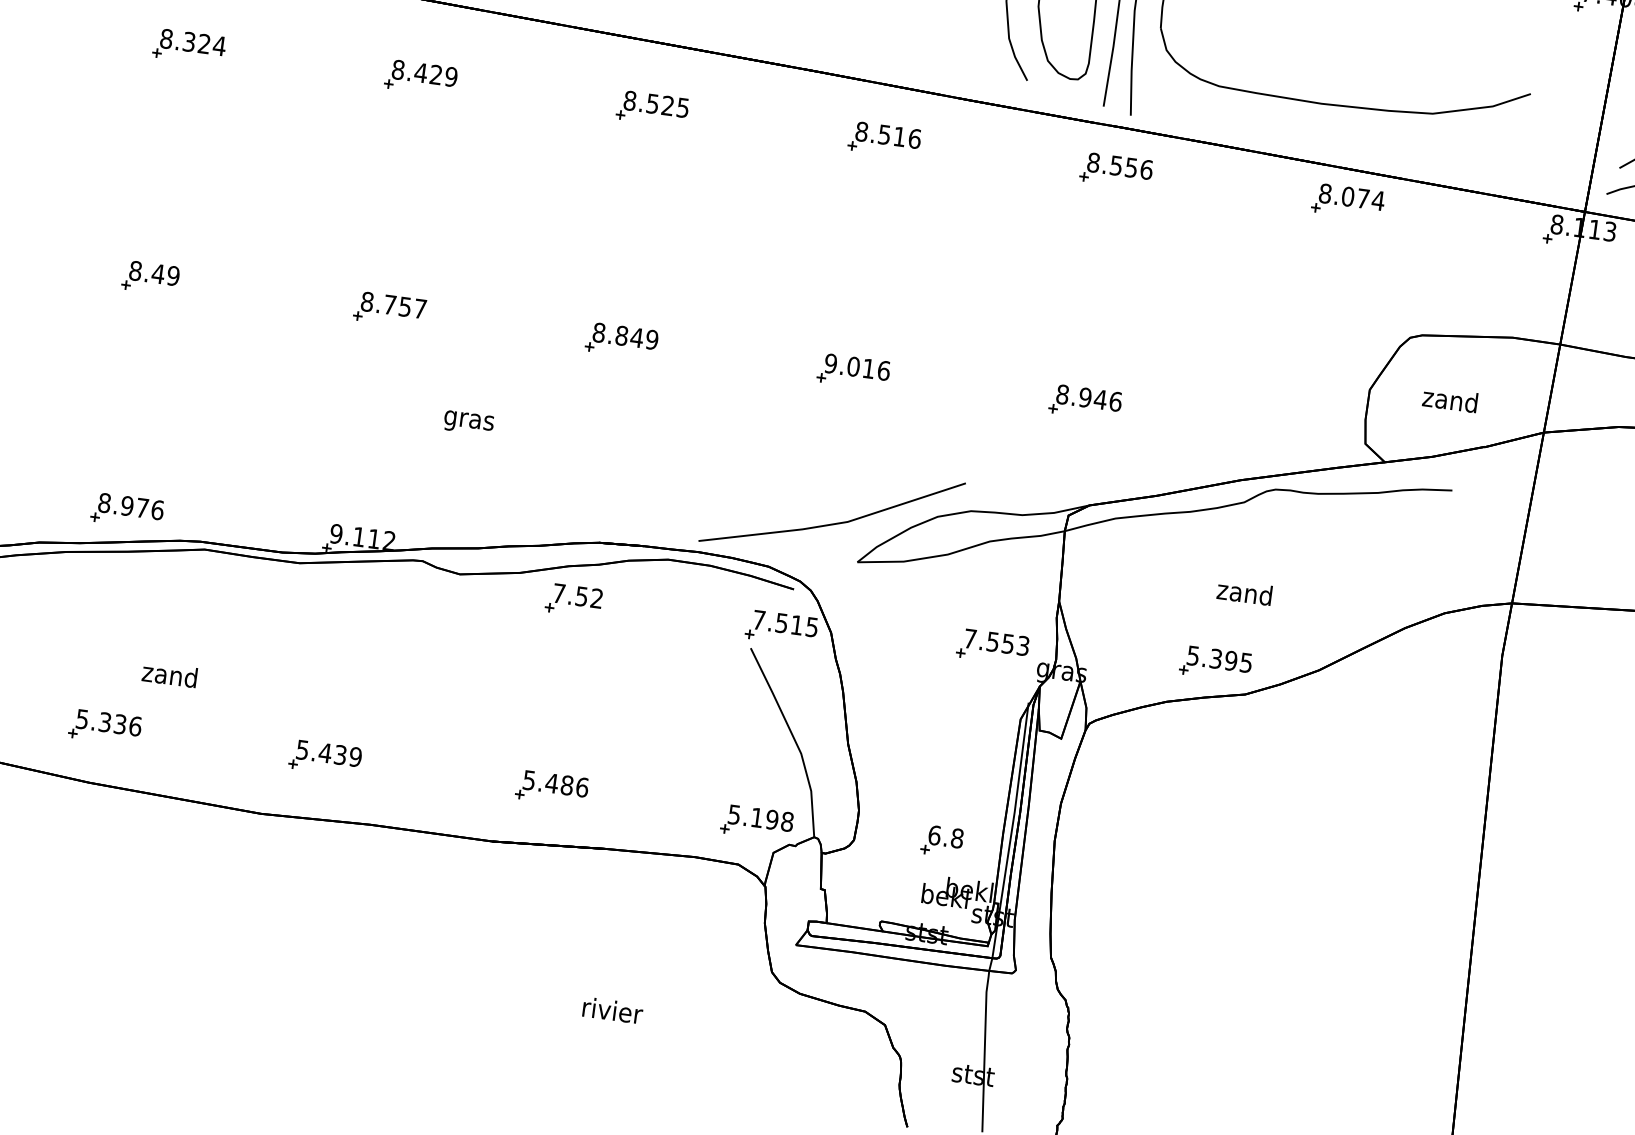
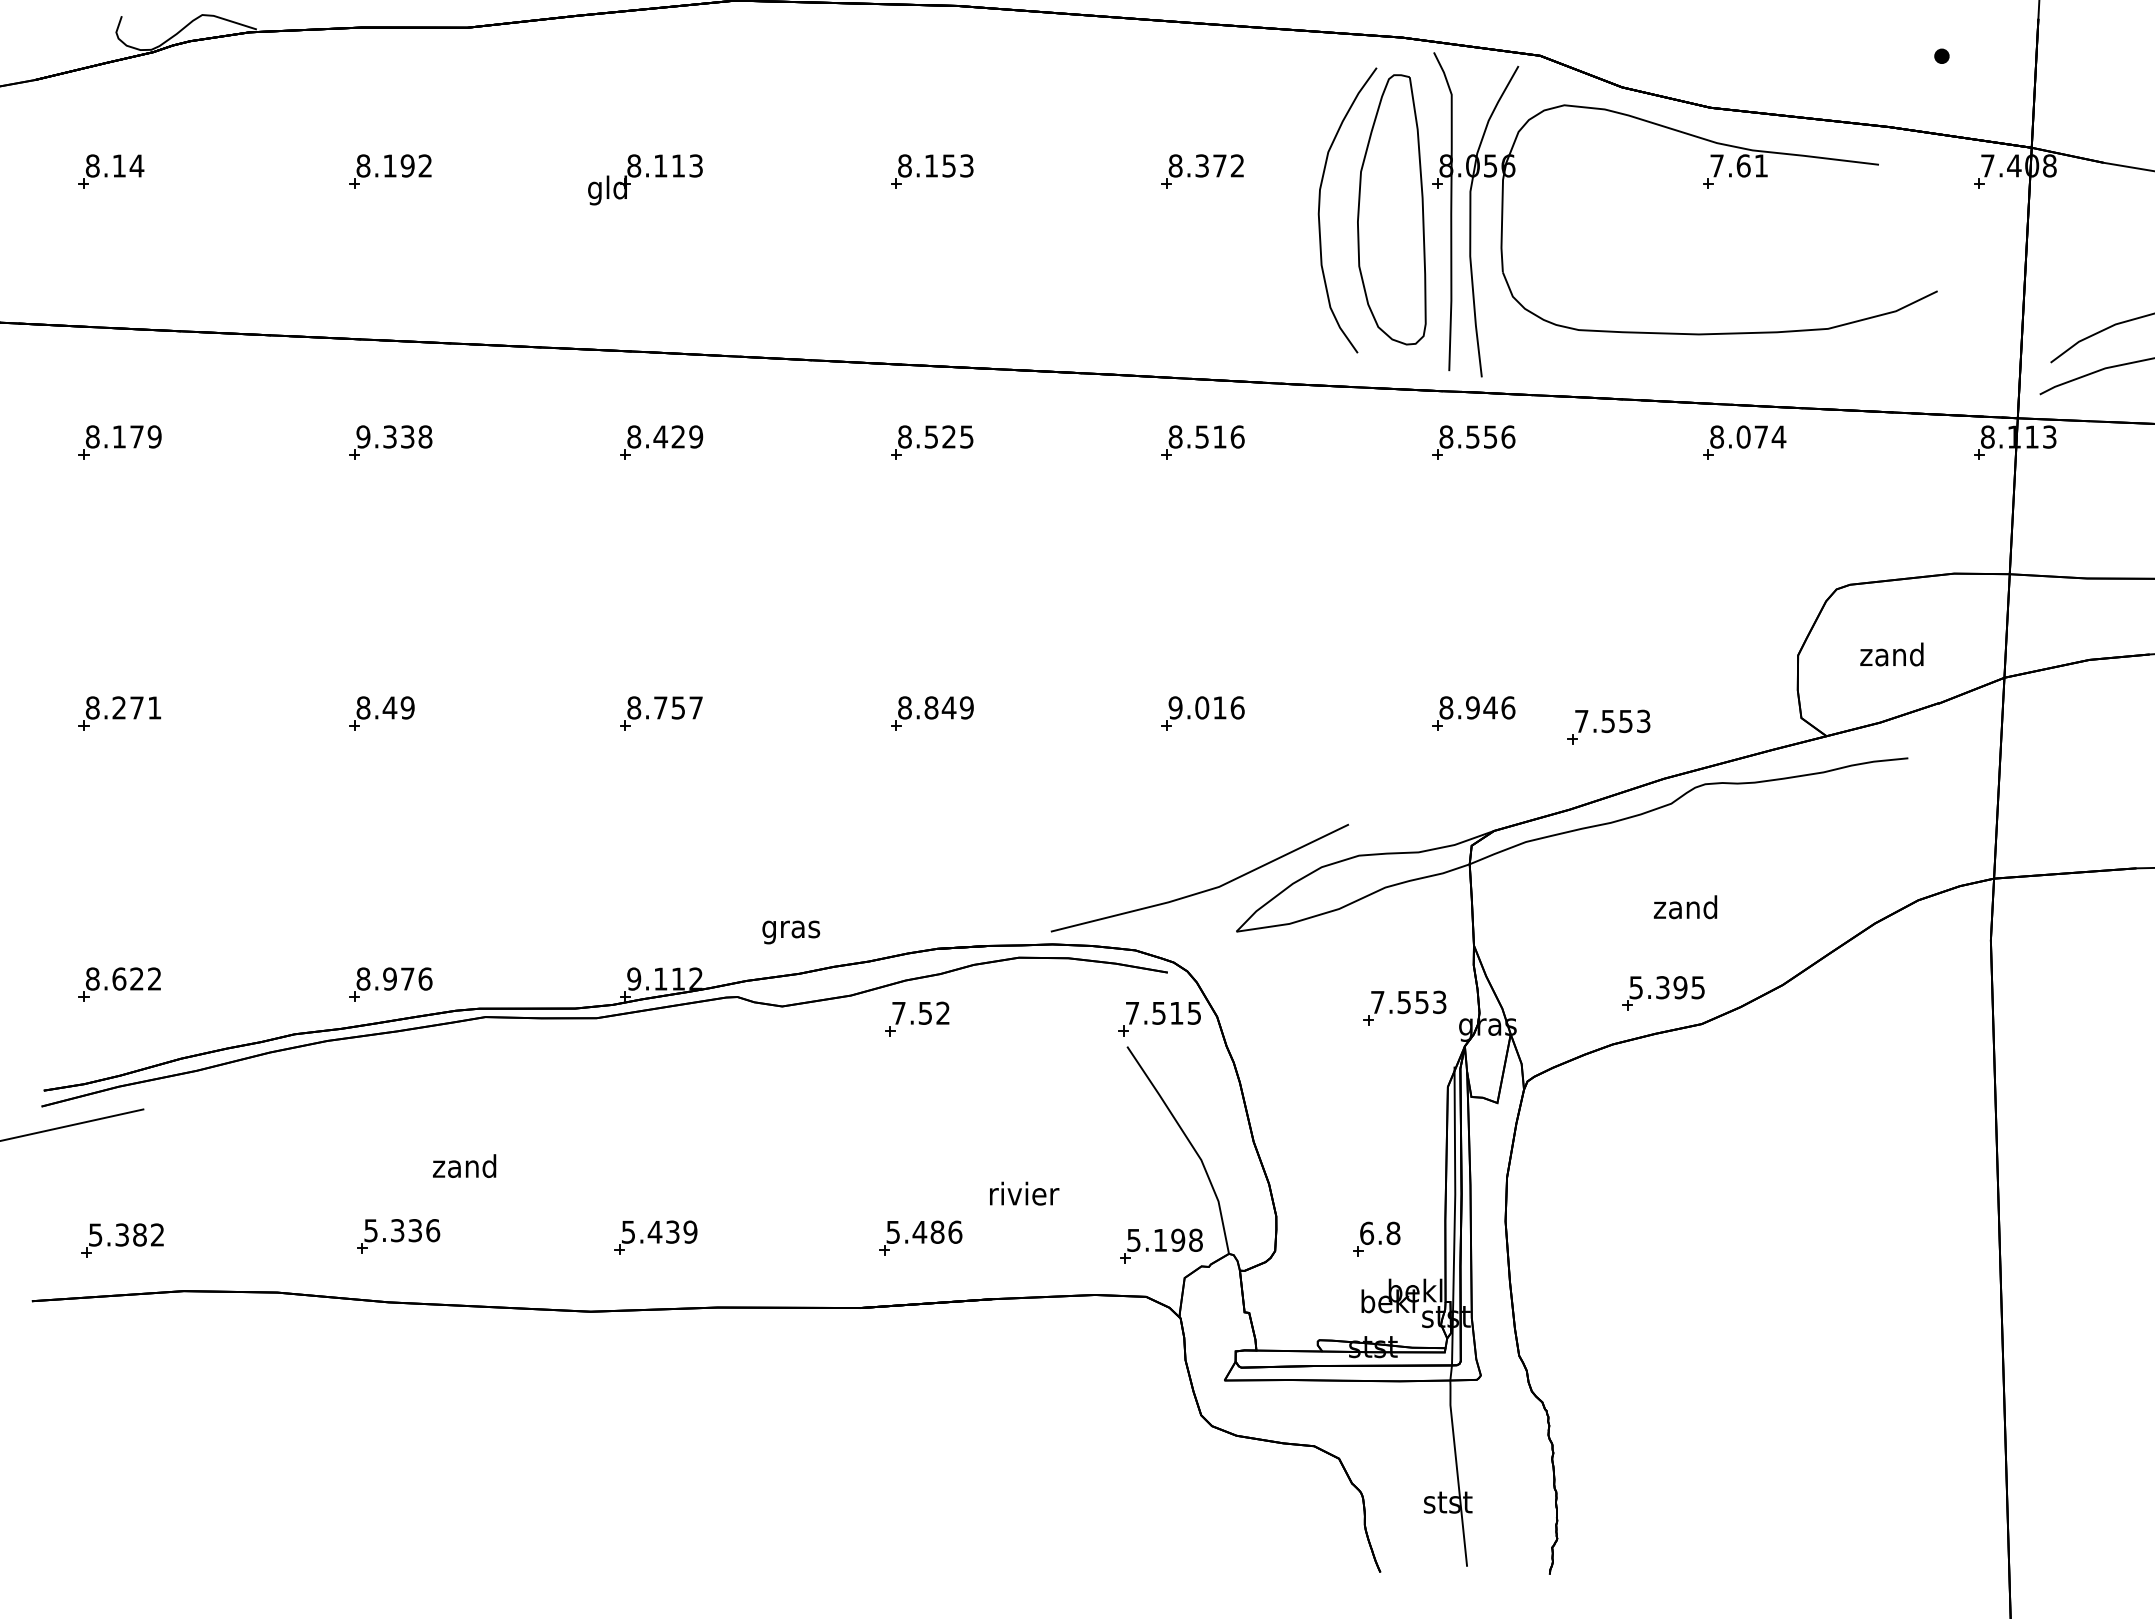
text: (193, 42) -> (394, 436), 8.324 -> 9.338
text: (469, 423) -> (791, 932), moved
part: (1199, 429) -> (1608, 726), added
text: (612, 1010) -> (1024, 1193), moved

